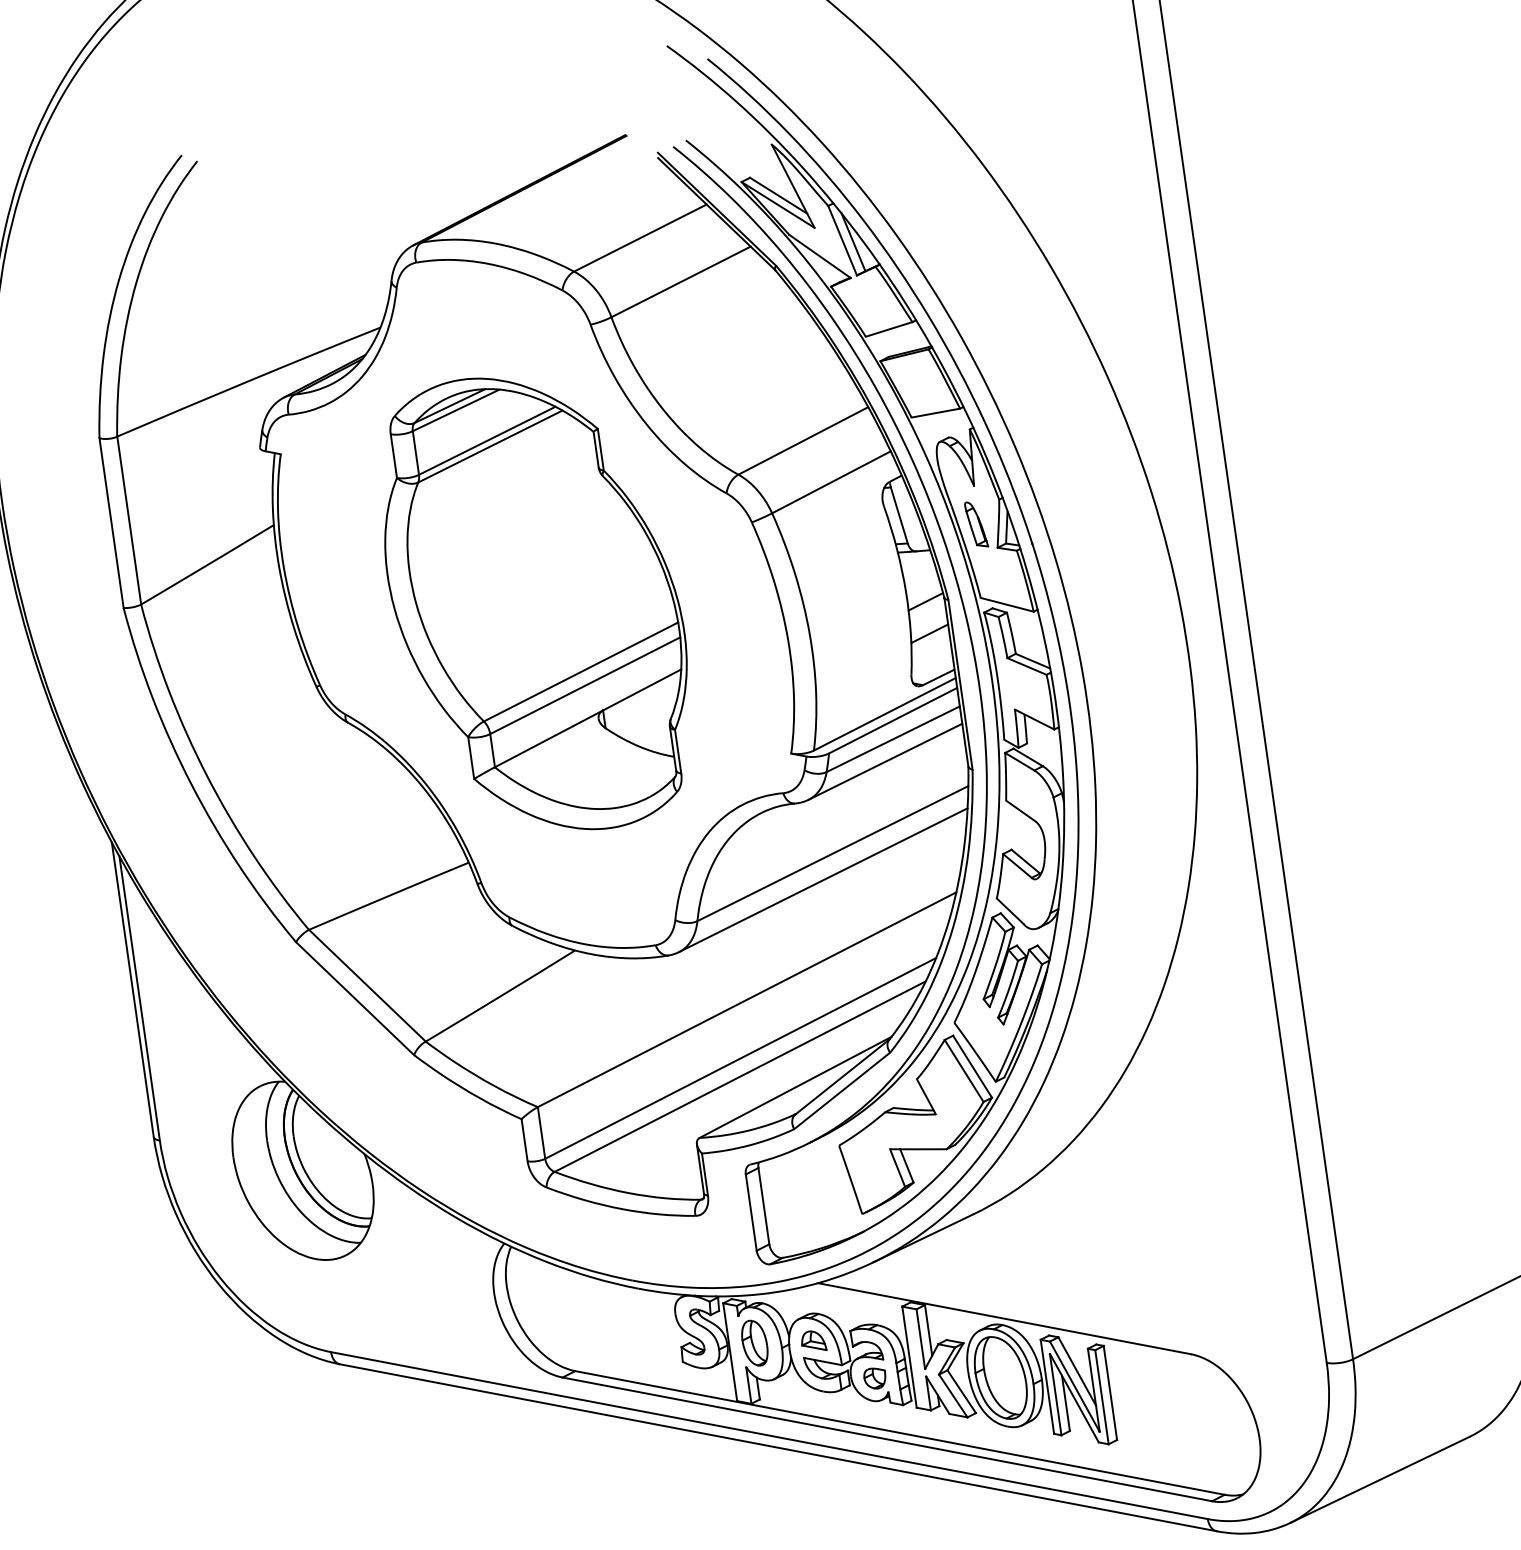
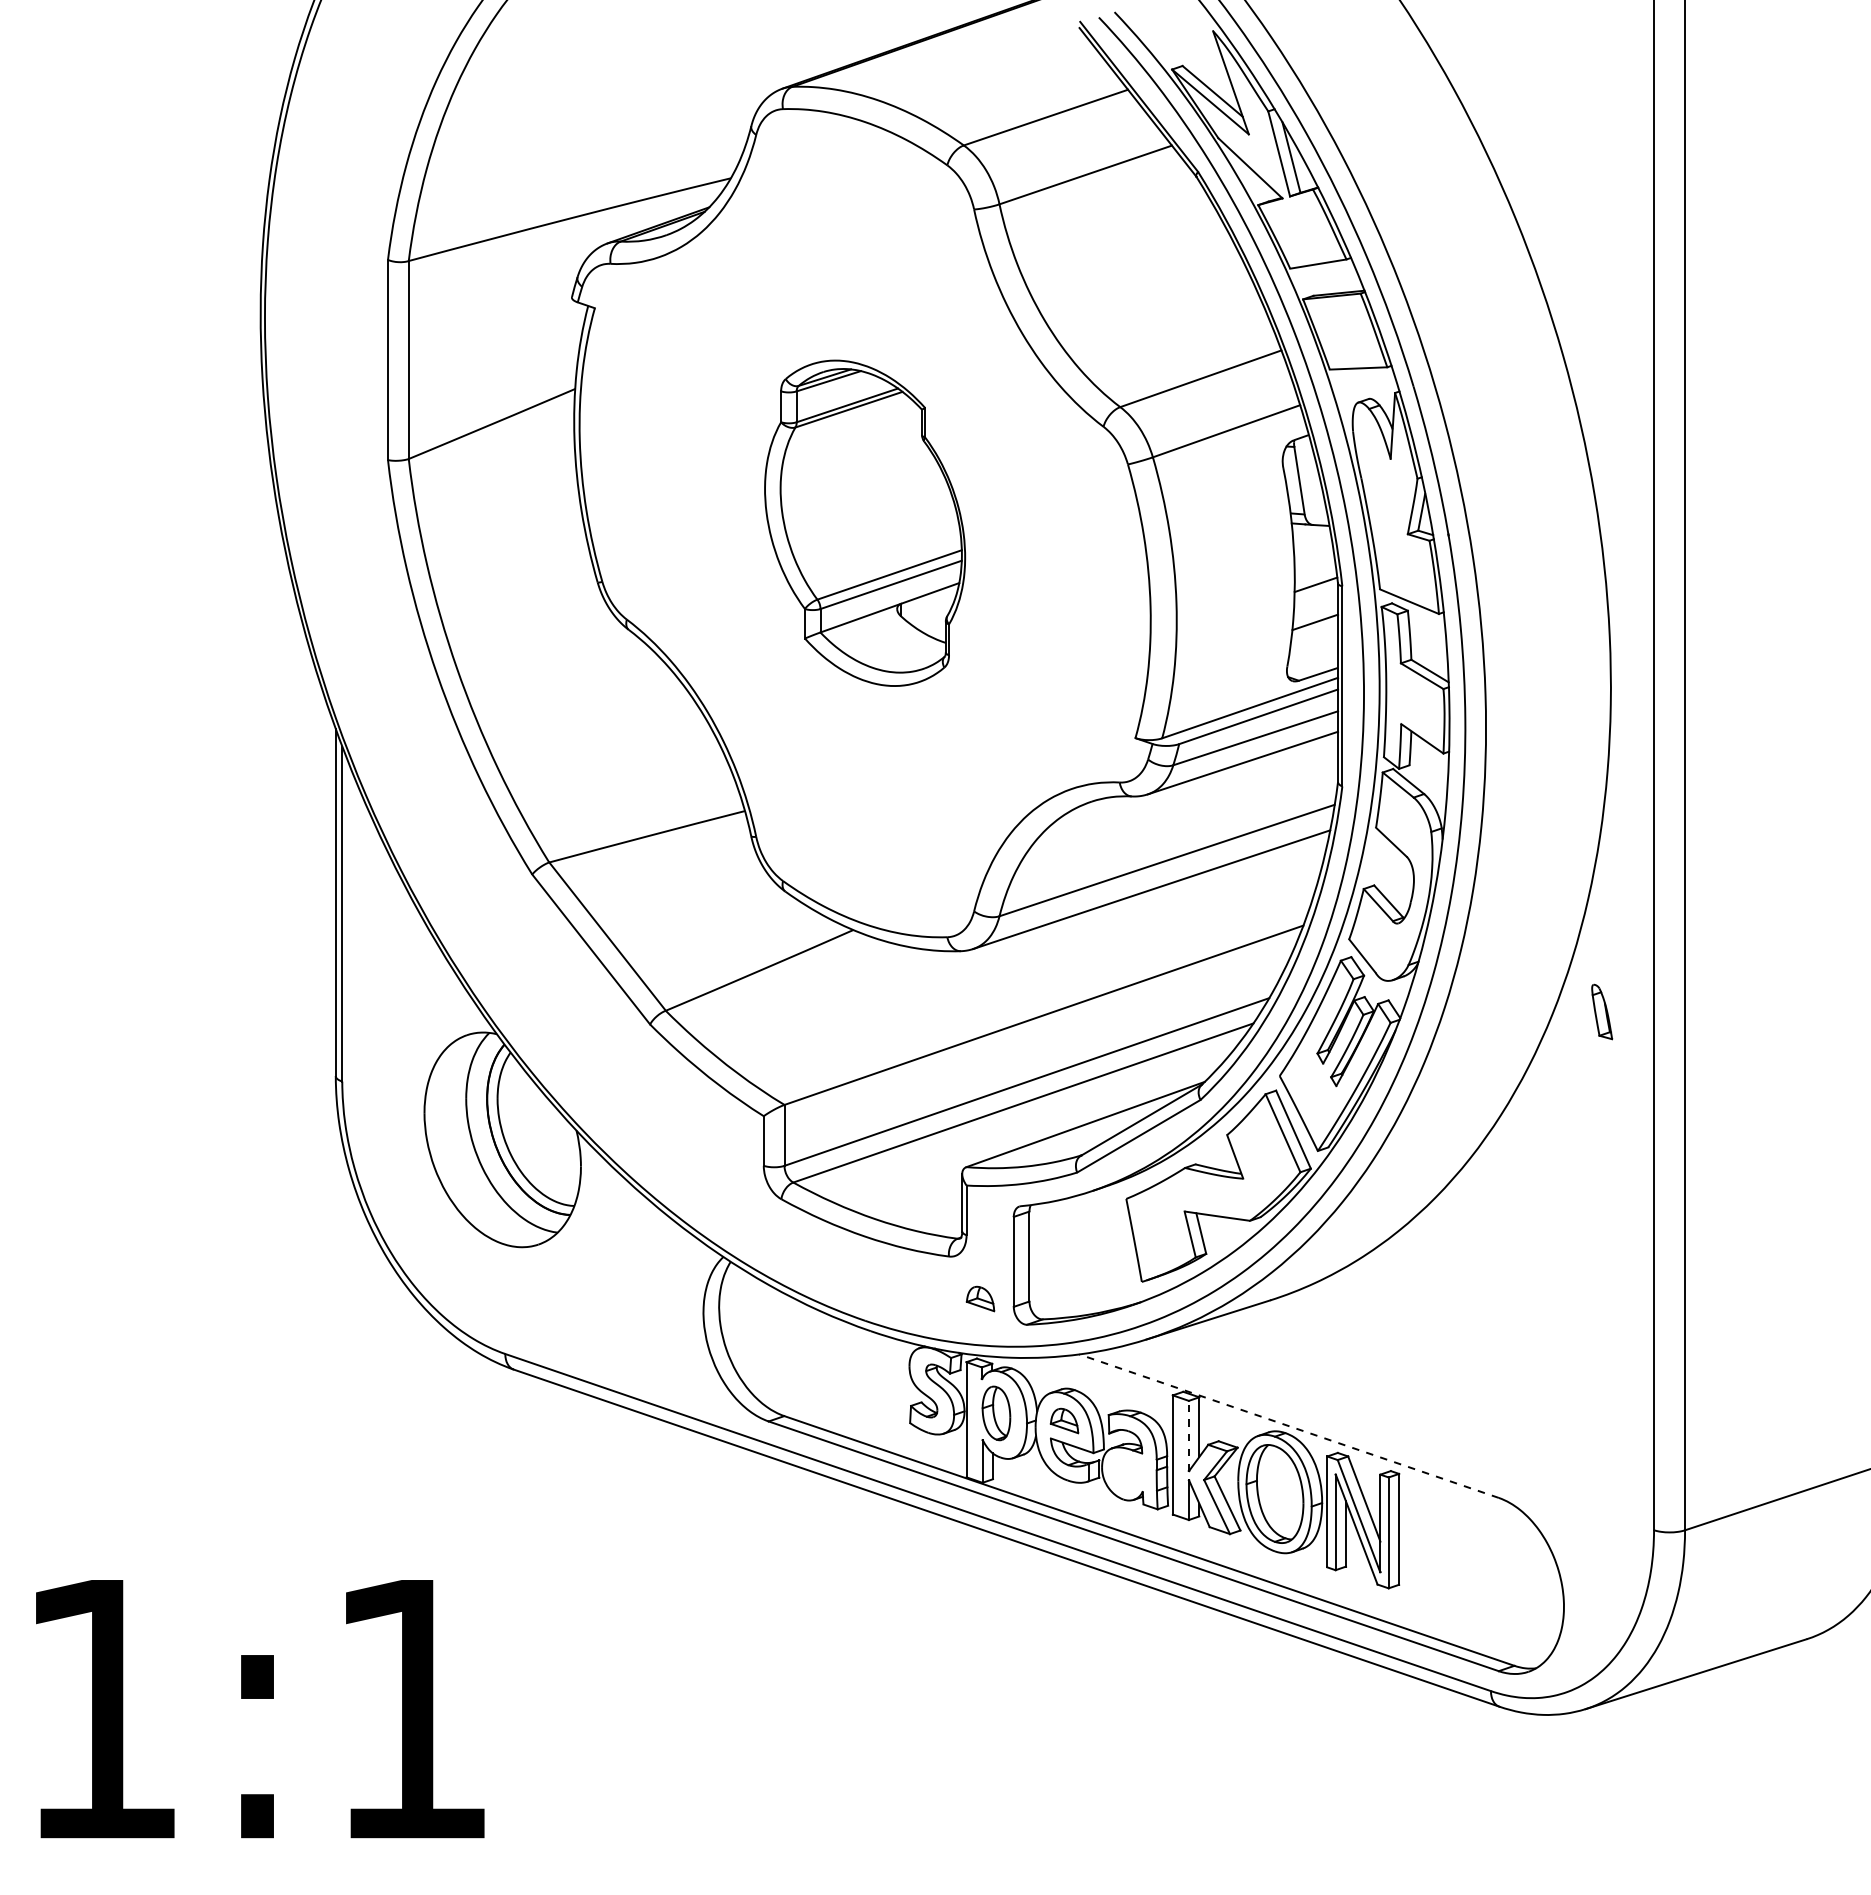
part: (976, 524) -> (1602, 1011), moved
part: (535, 604) -> (864, 523), size x0.6
part: (727, 1247) -> (980, 1298), added
line: (1005, 1318) -> (1289, 1426), solid -> dashed
line: (920, 1338) -> (1188, 1435), solid -> dashed
part: (874, 1378) -> (1129, 1473), removed

